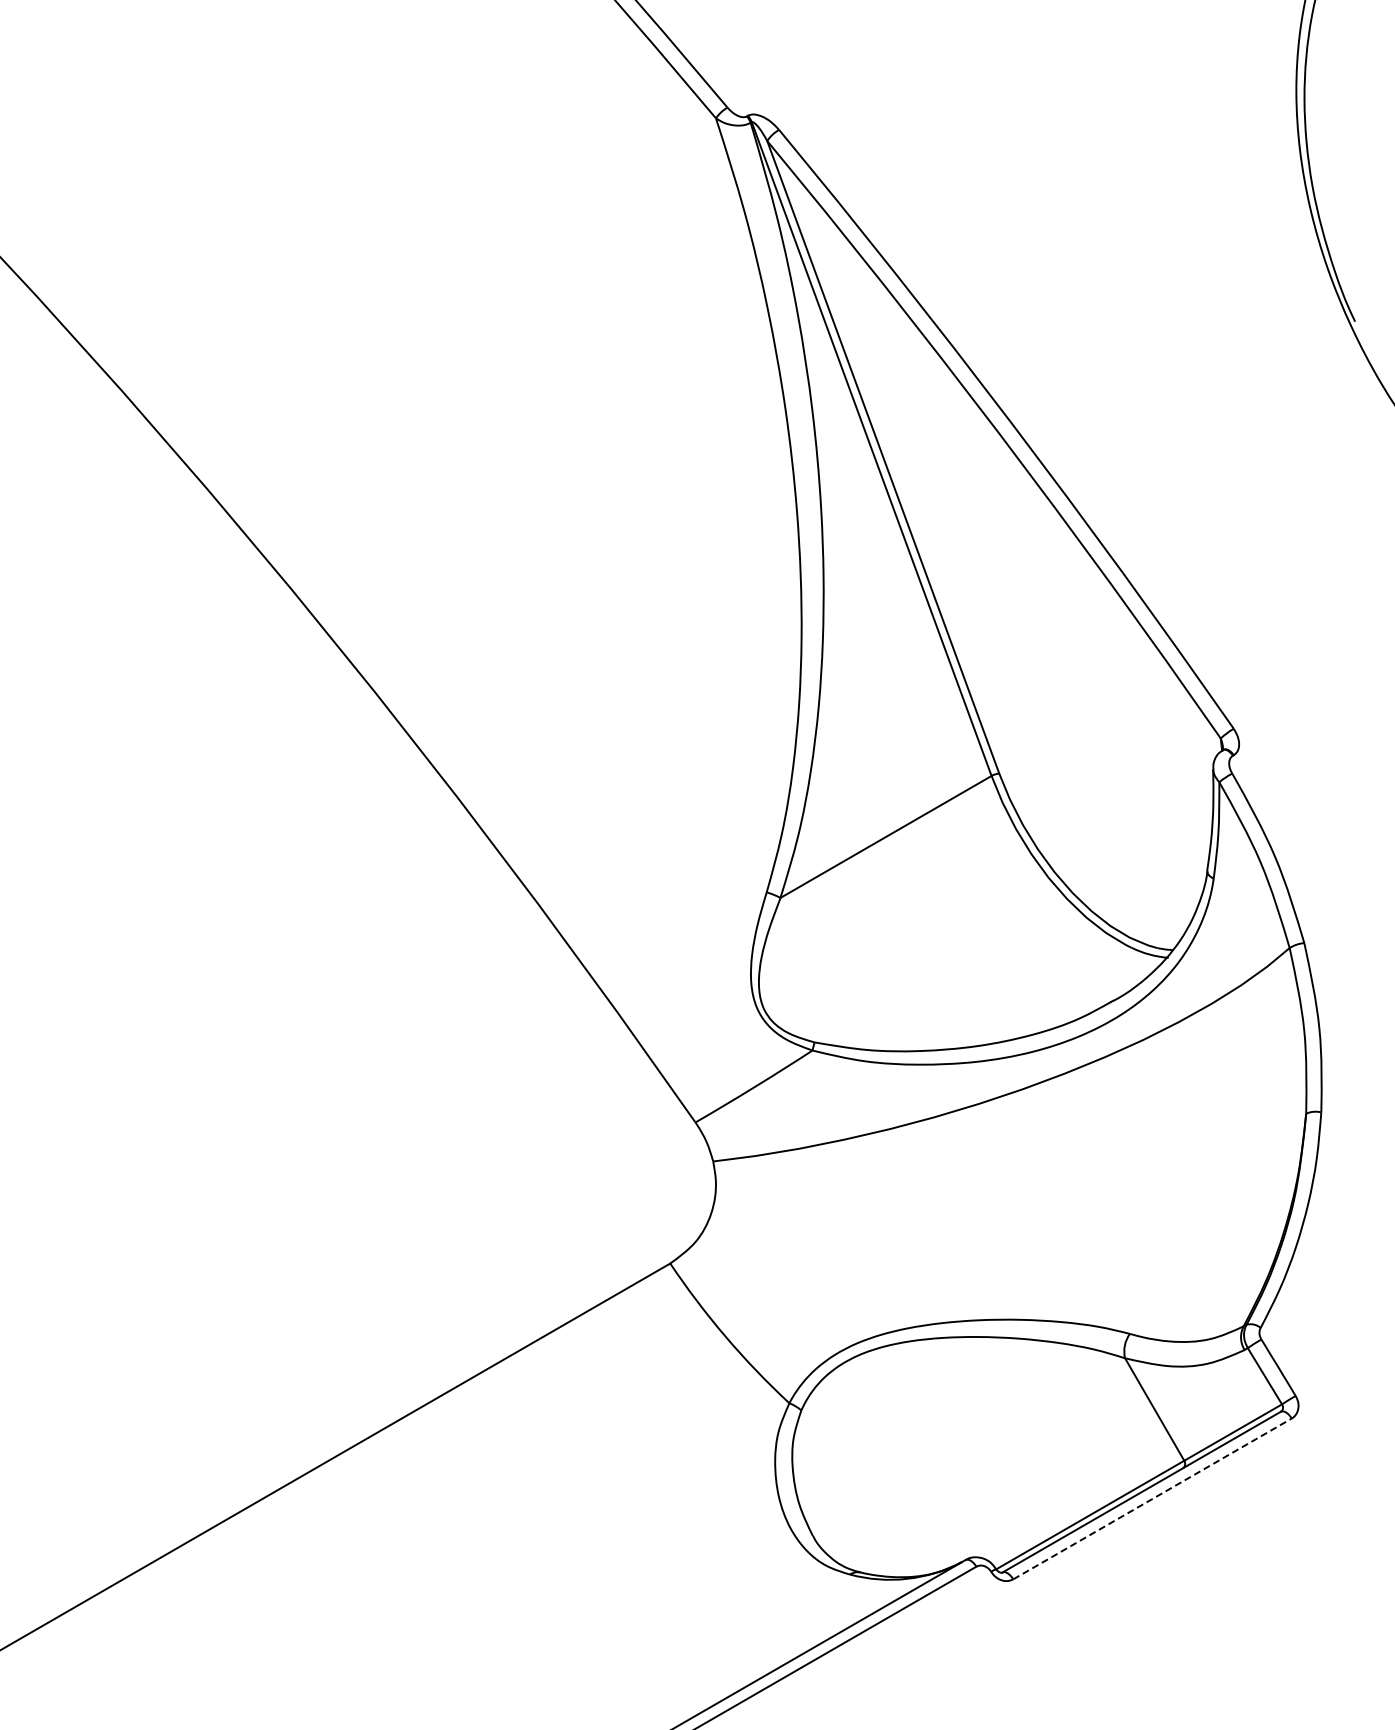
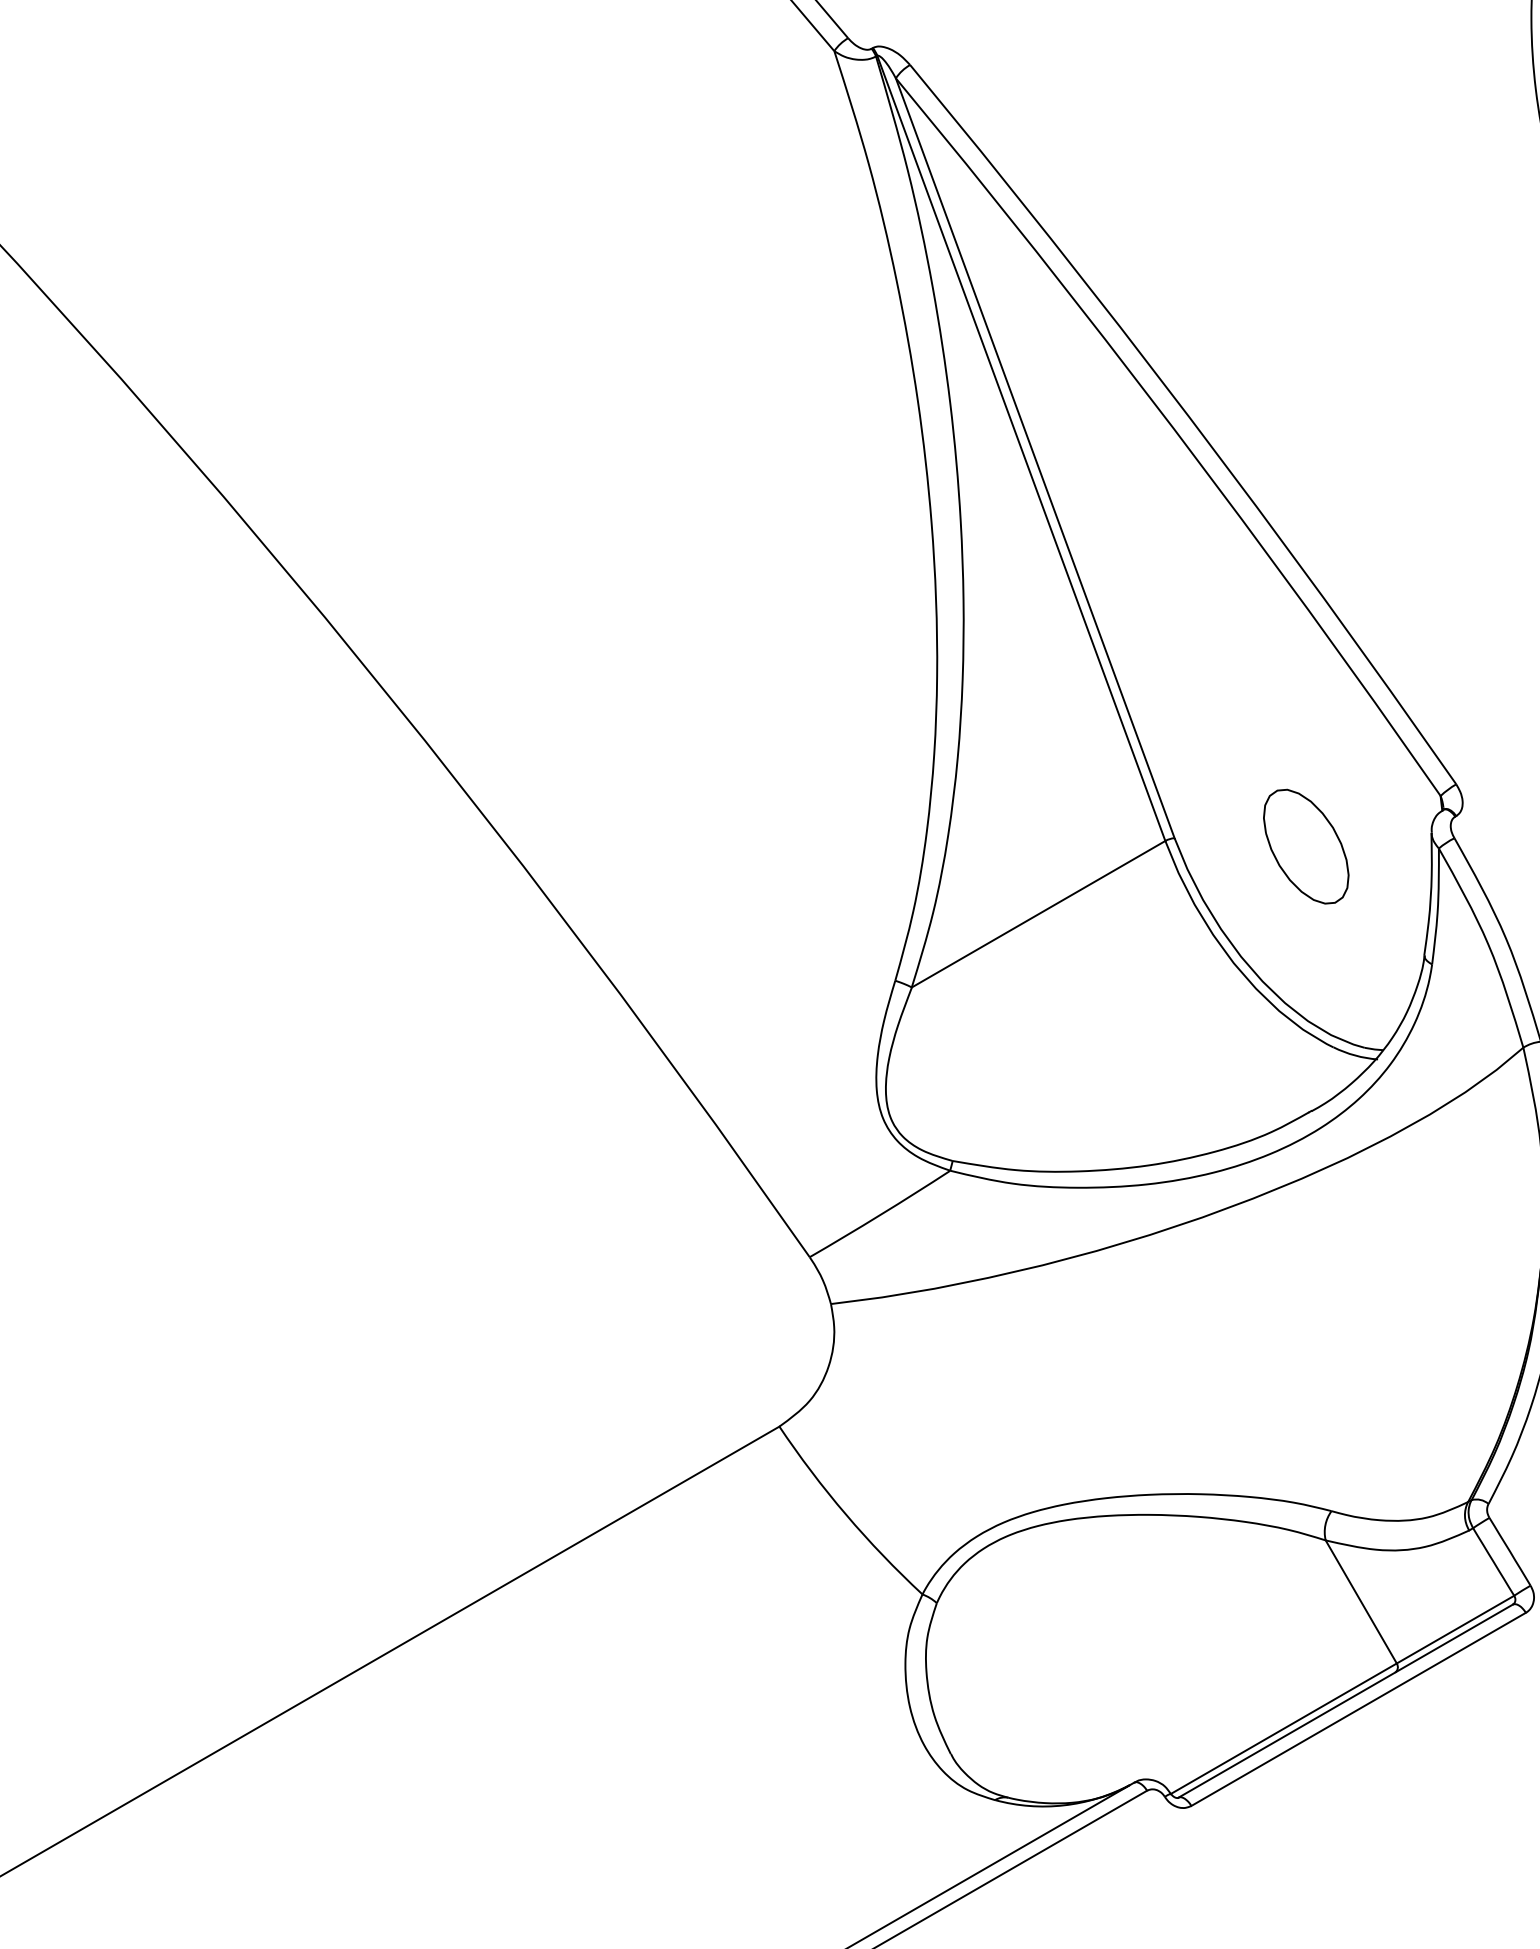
part: (1108, 780) -> (1305, 846), added
line: (1152, 1498) -> (1358, 1708), dashed -> solid

